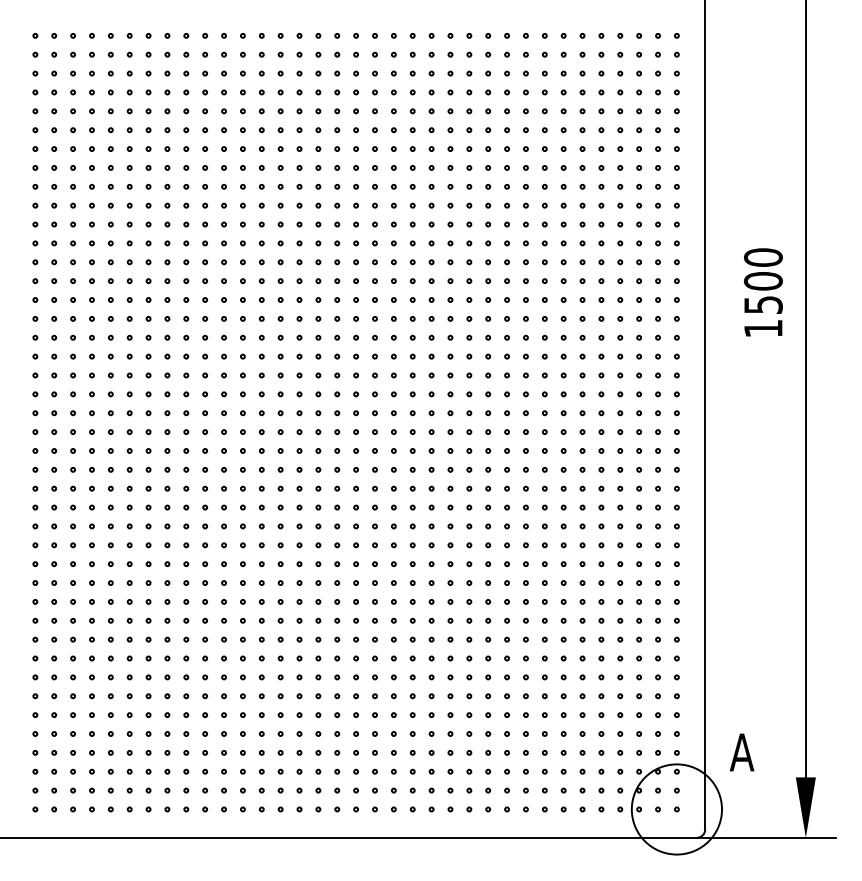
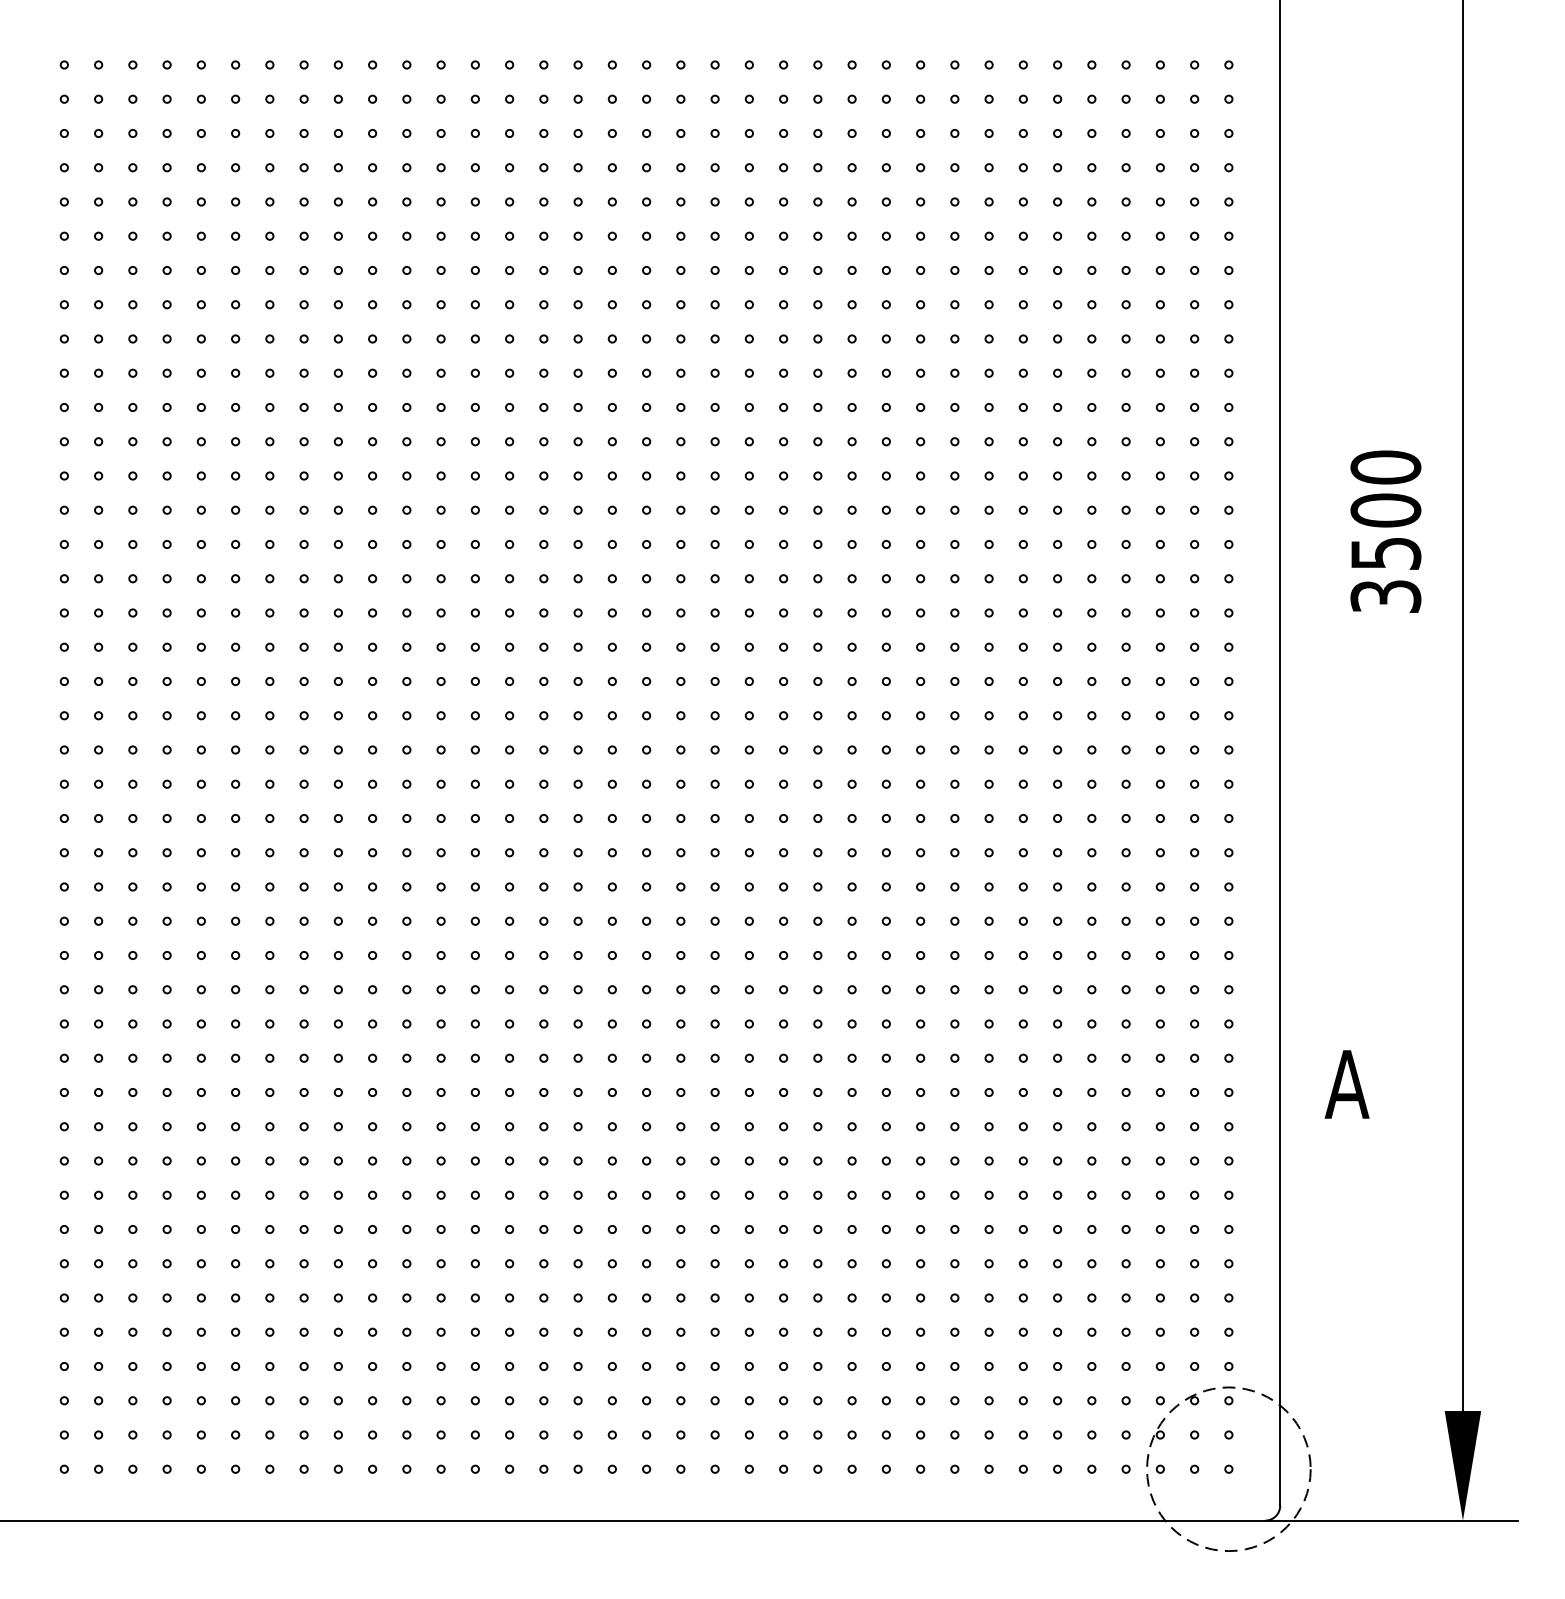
text: (762, 328) -> (1384, 596), 1500 -> 3500
text: (741, 752) -> (1346, 1084), moved
circle: (676, 809) -> (1228, 1469), solid -> dashed

